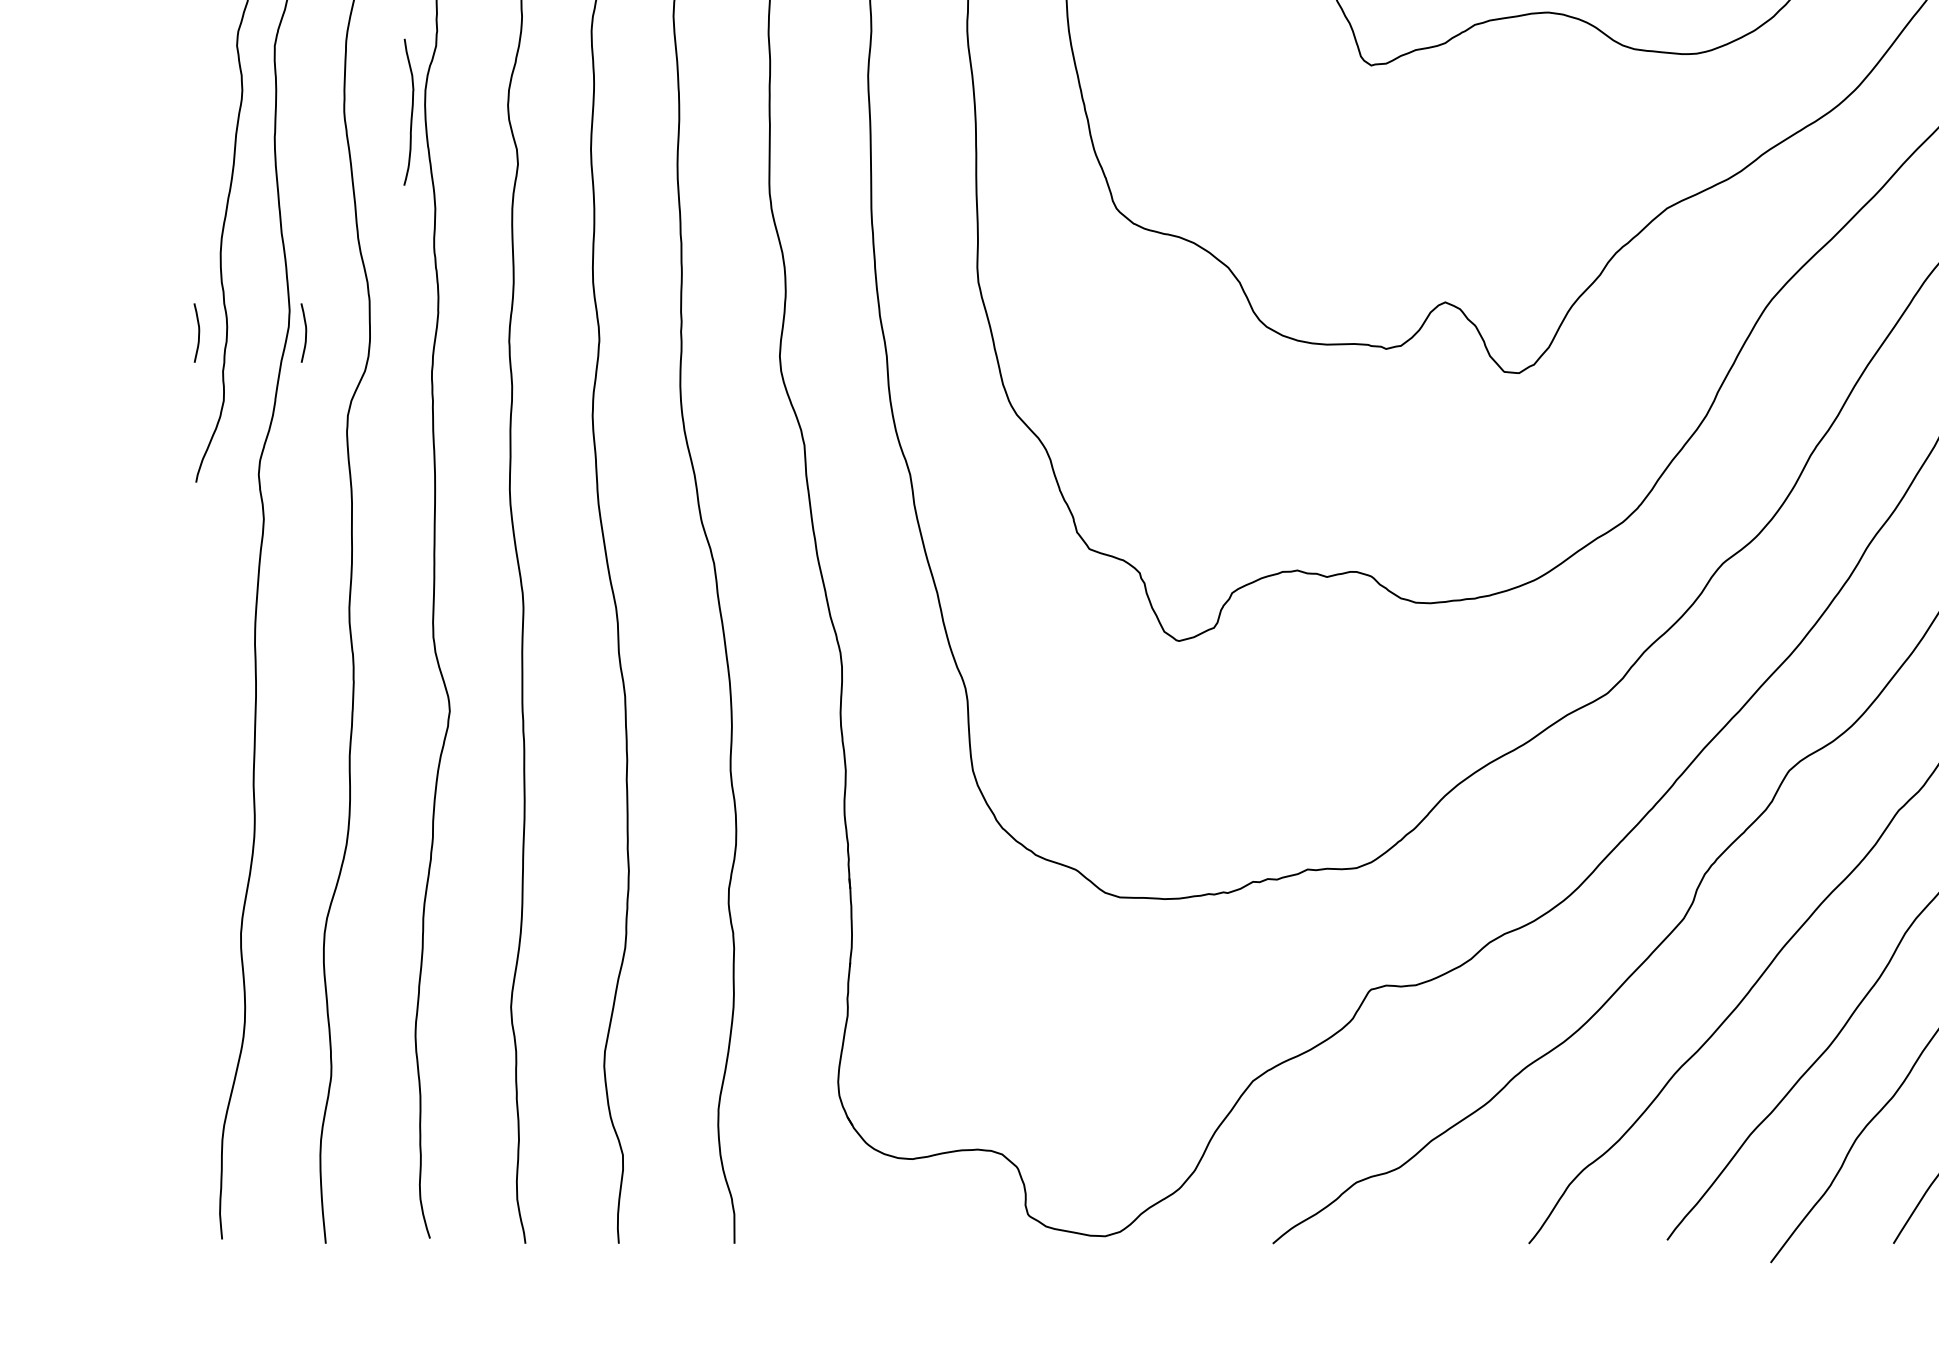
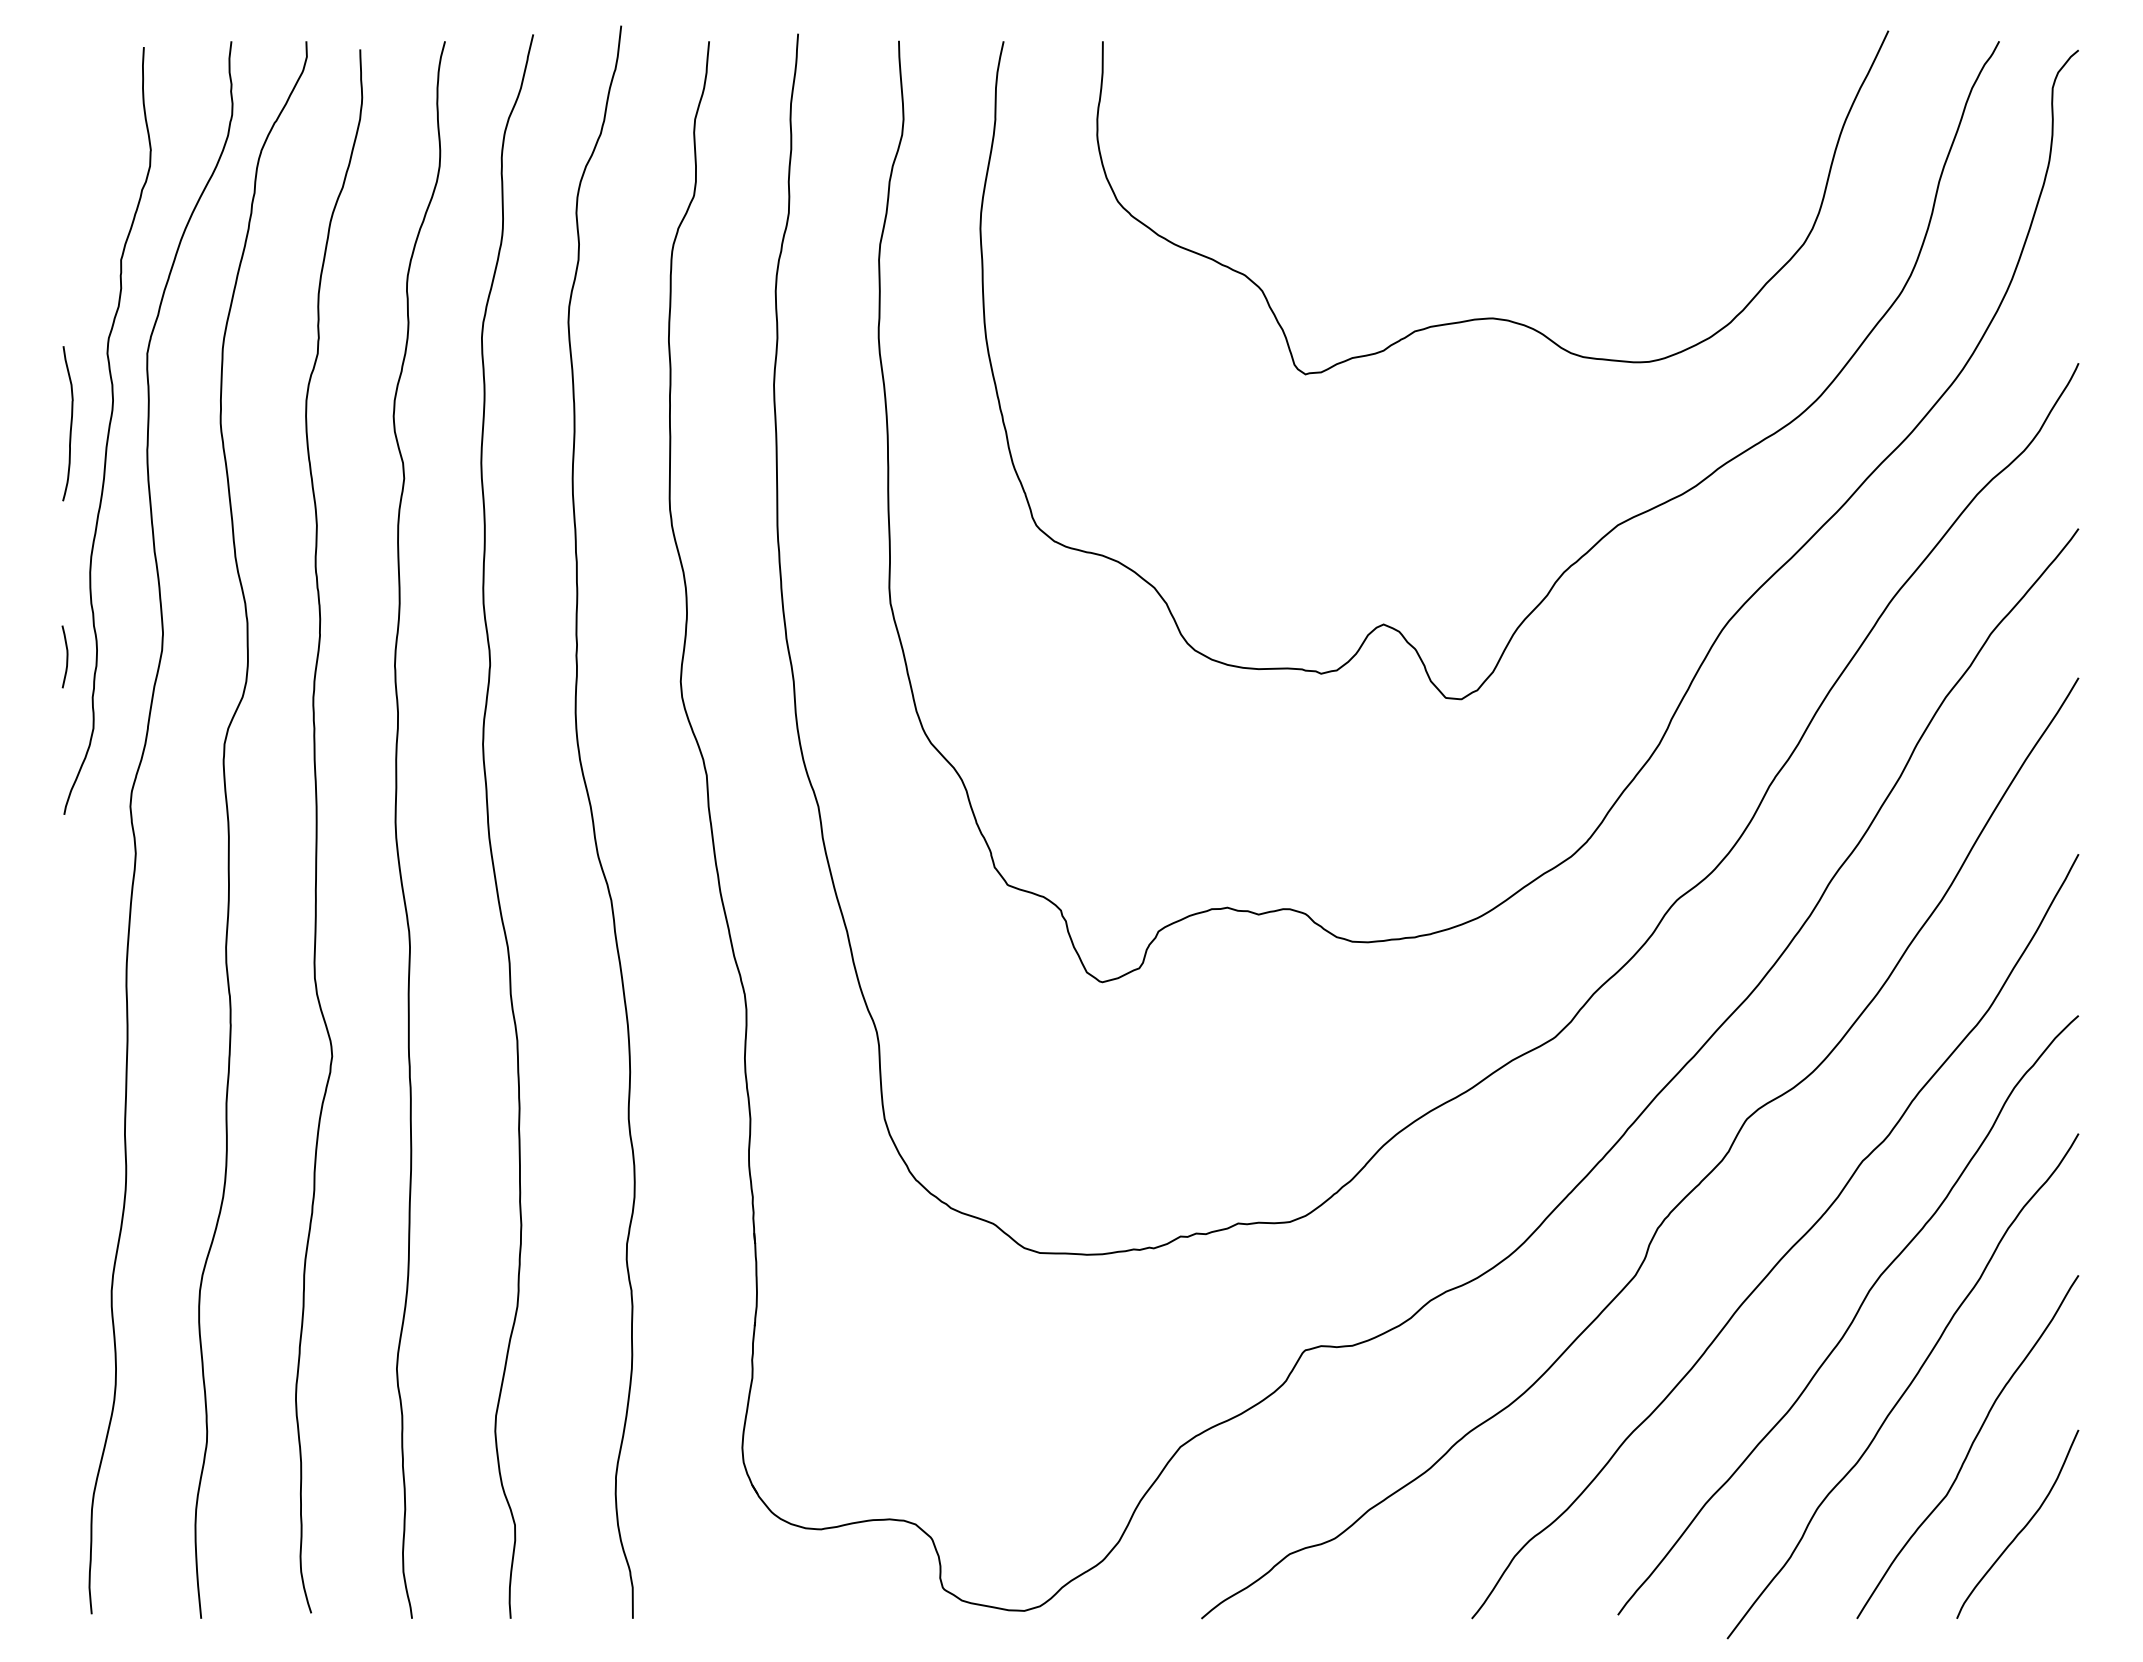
curve: (411, 112) -> (70, 423), moved
curve: (305, 332) -> (179, 656), removed

